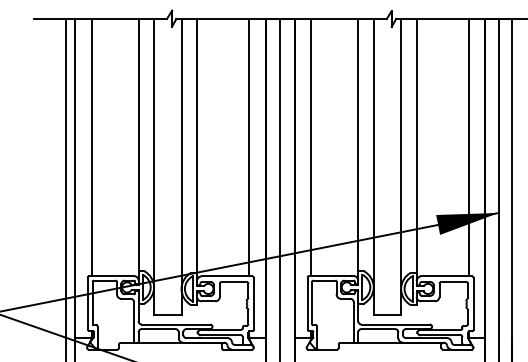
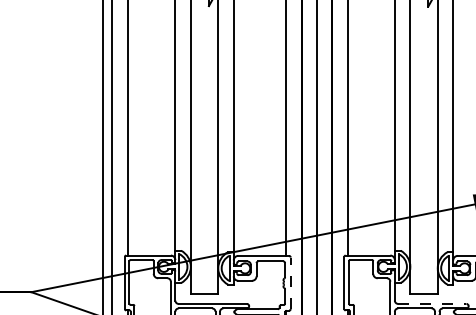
line: (254, 303) -> (291, 282), solid -> dashed
line: (396, 324) -> (433, 303), solid -> dashed

